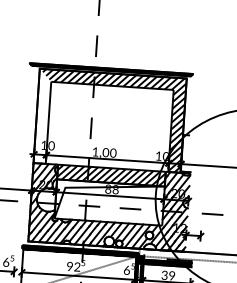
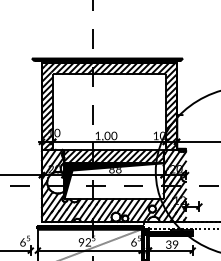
hatch: (42, 117) -> (47, 107), added
fill: (109, 202) -> (113, 181), added

